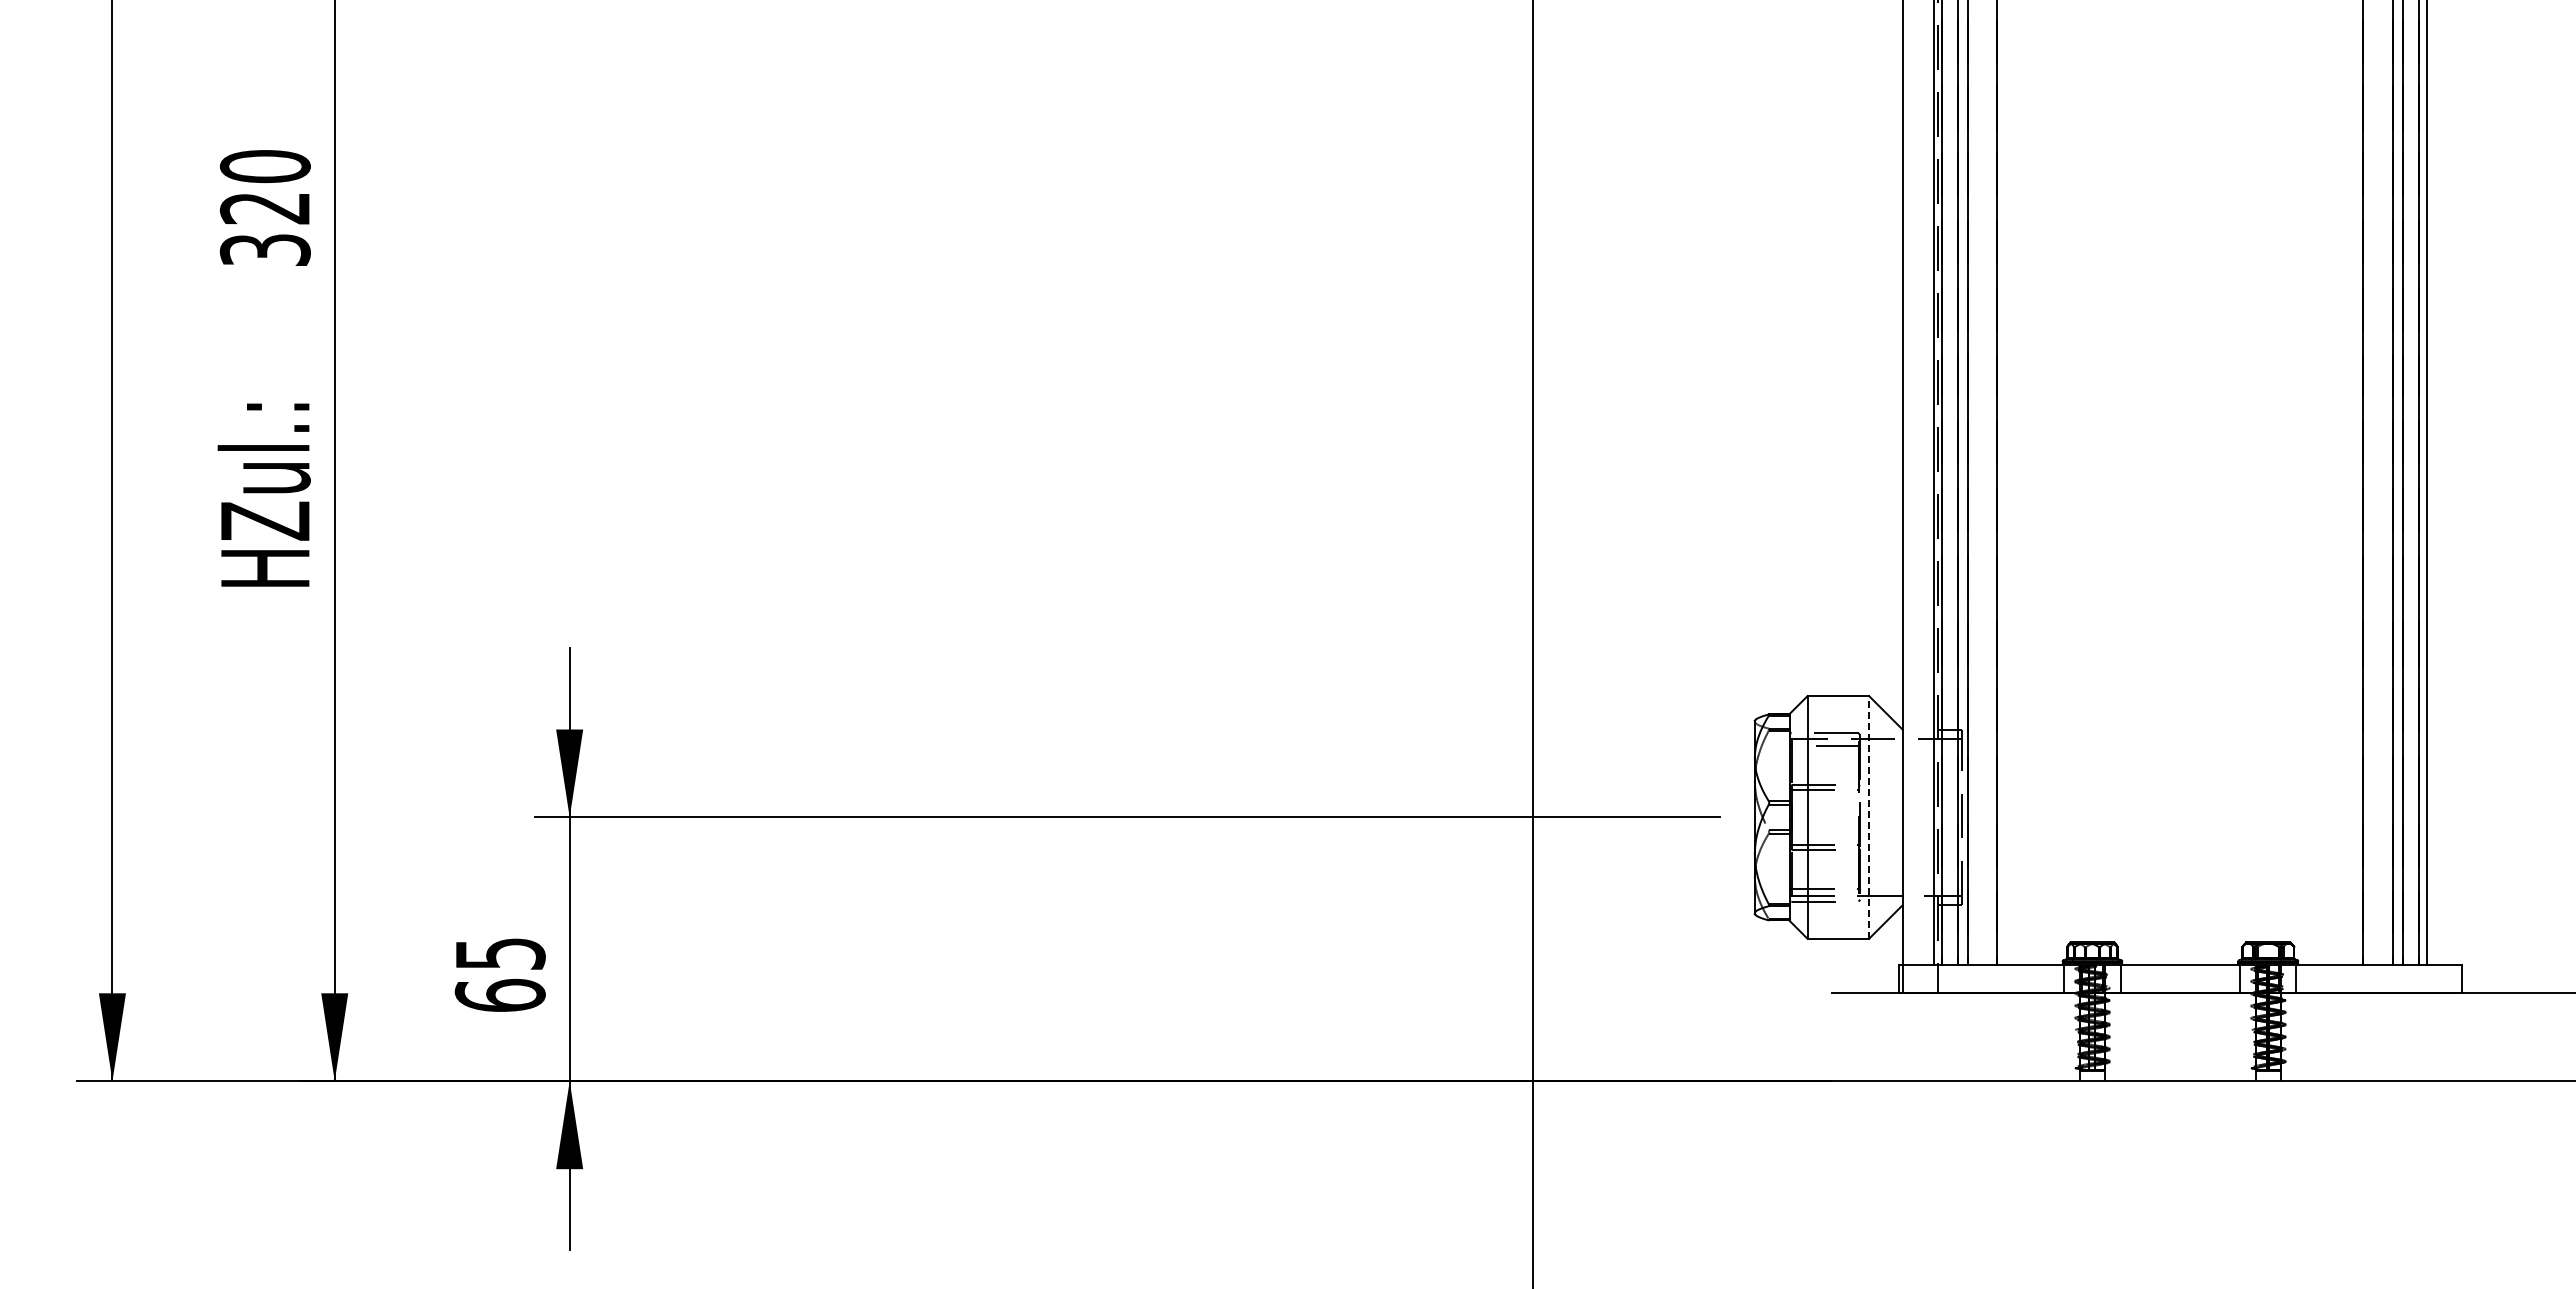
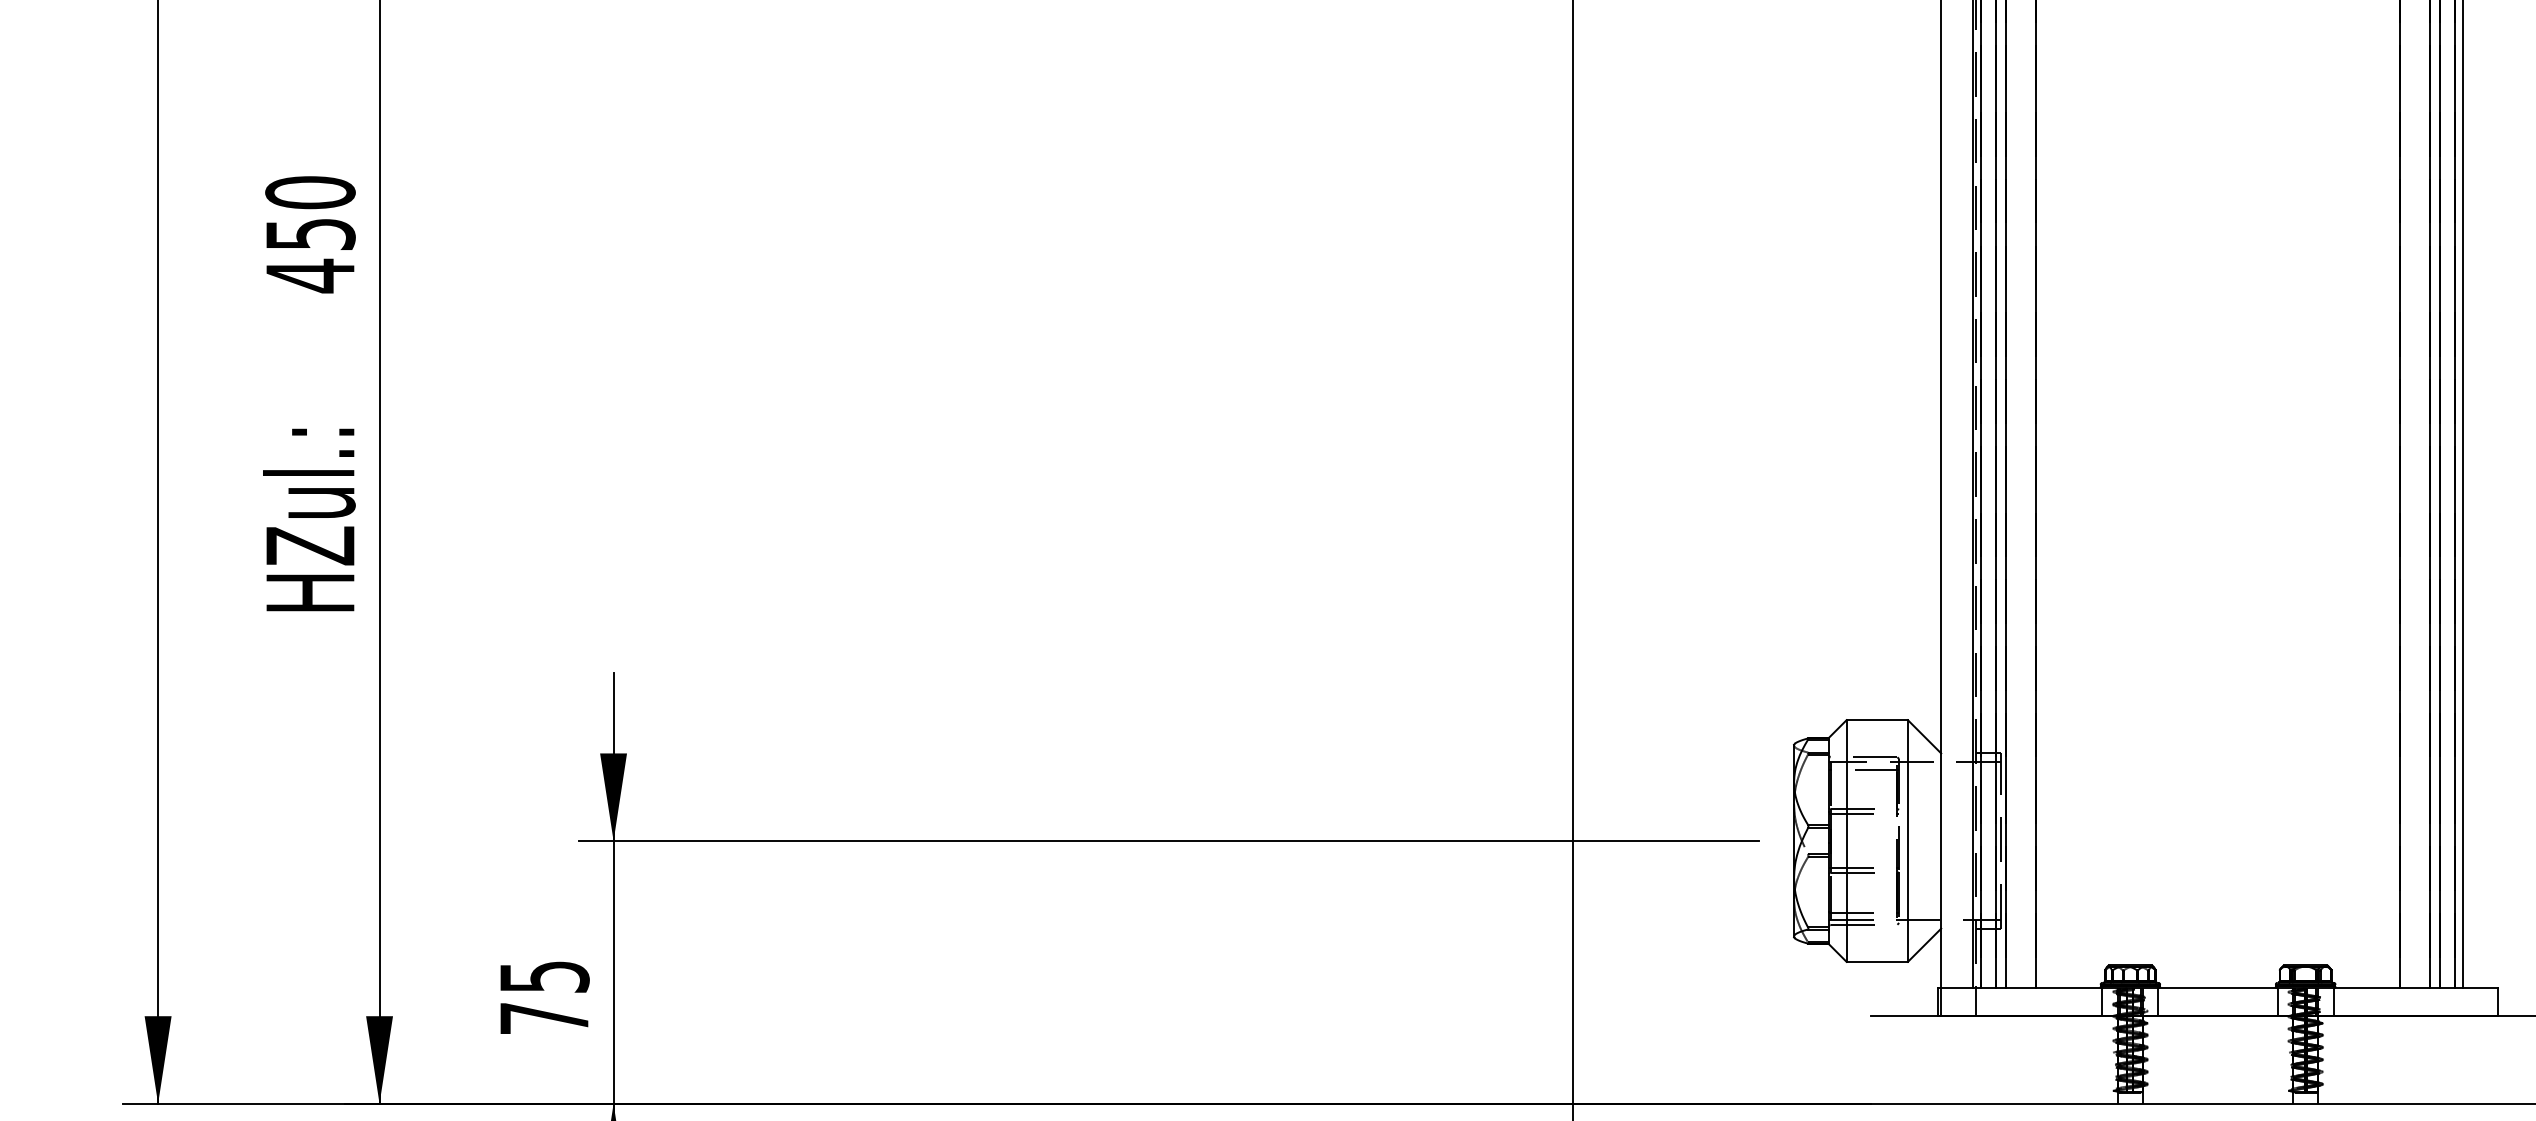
text: (264, 230) -> (309, 256), 320 -> 450
line: (1869, 816) -> (1908, 840), dashed -> solid
text: (499, 994) -> (543, 1017), 65 -> 75

